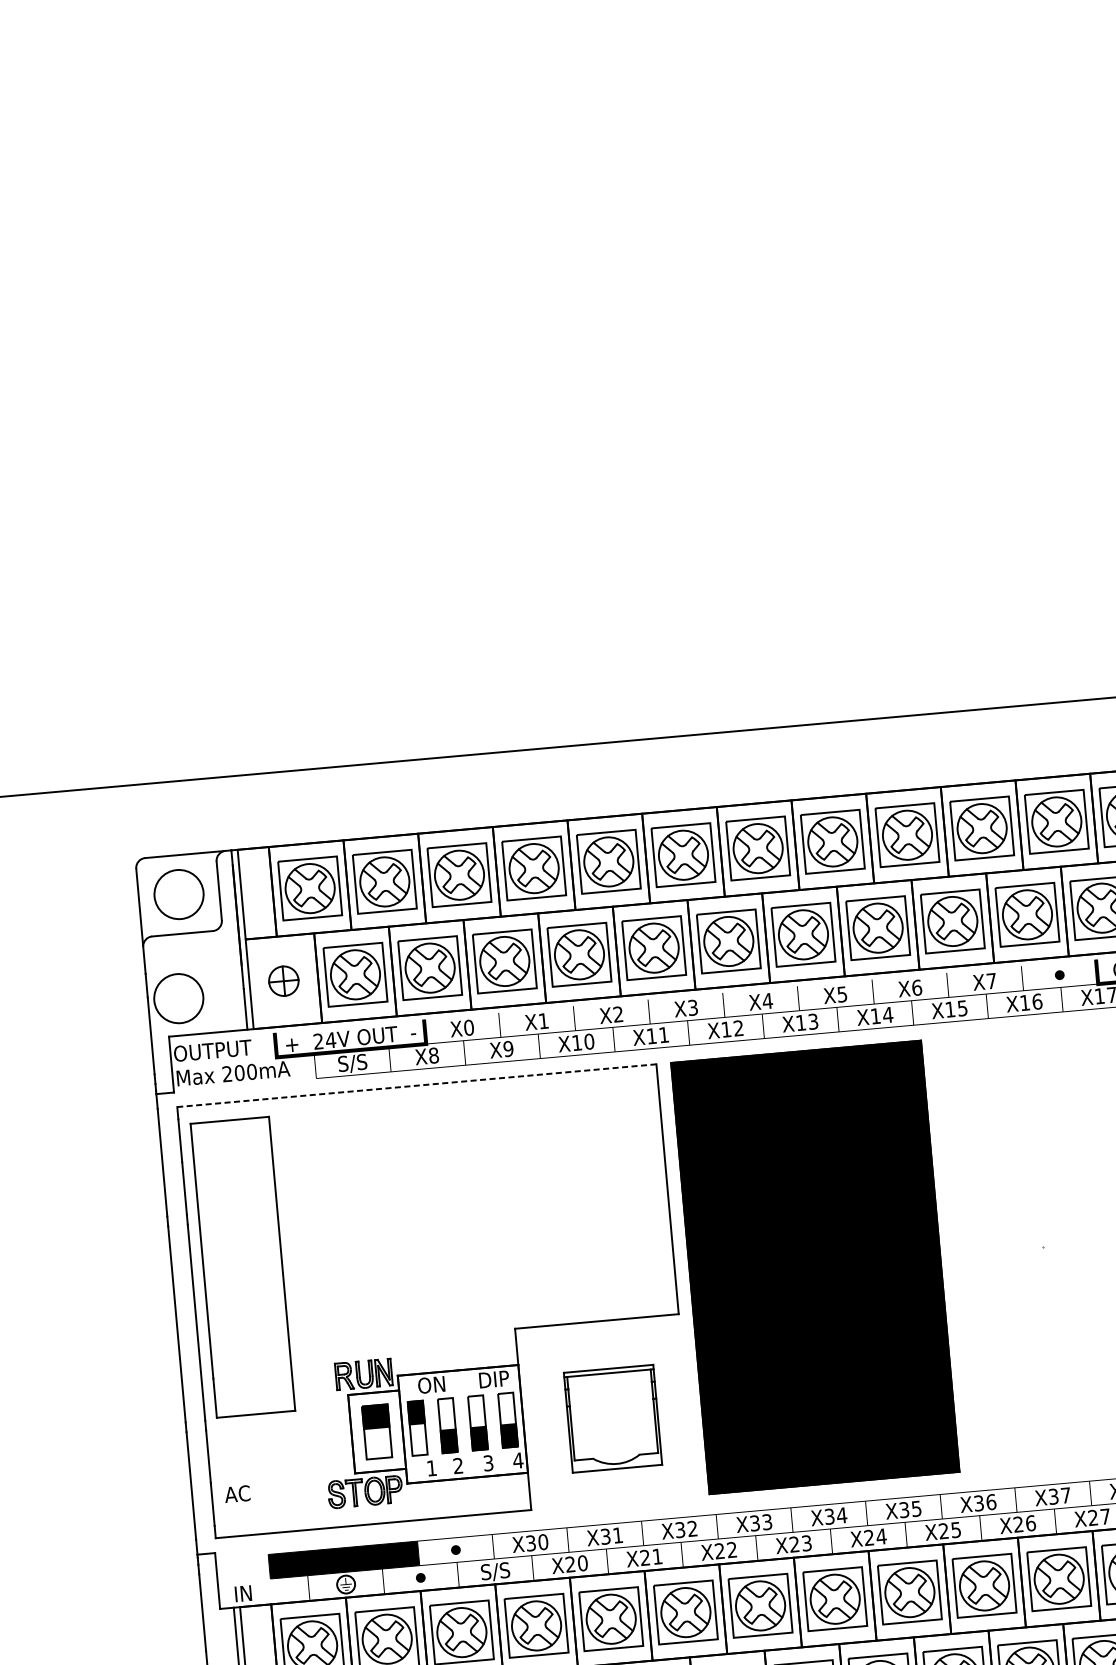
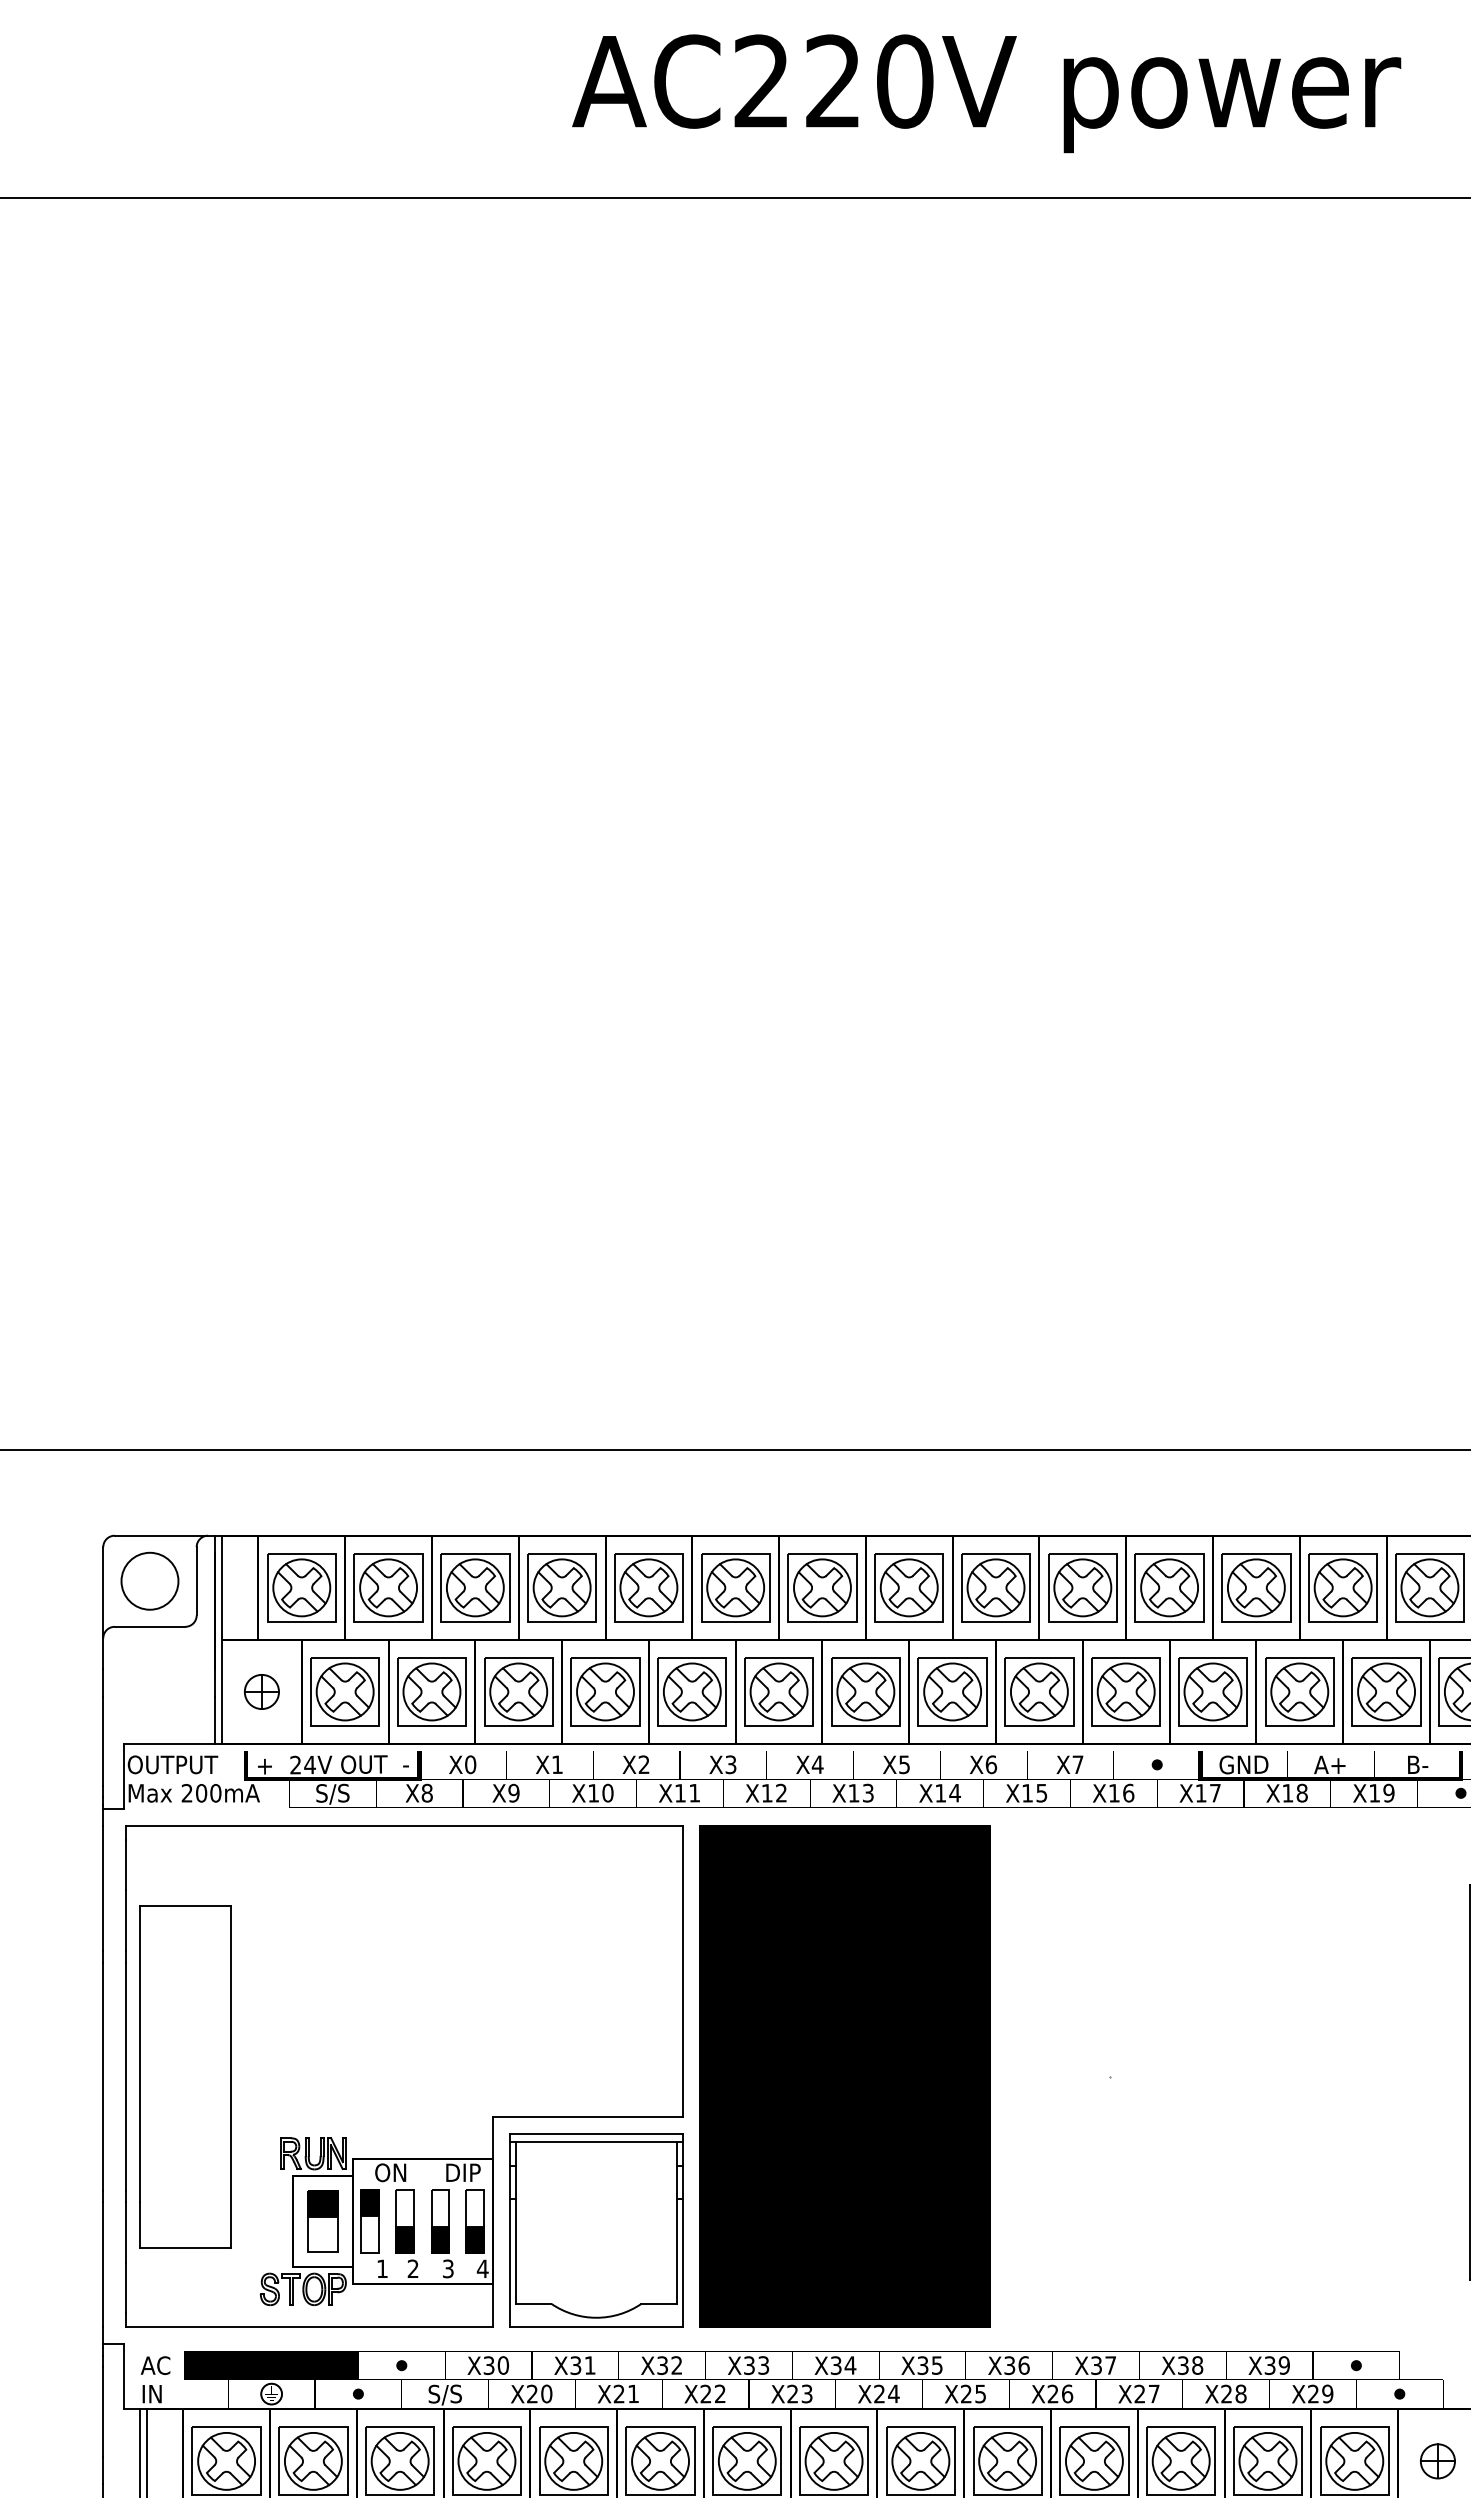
circle: (178, 998) -> (138, 1700), removed
line: (416, 1086) -> (404, 1826), dashed -> solid
part: (243, 1267) -> (185, 2076), moved
part: (613, 1418) -> (596, 2230), size x1.67
text: (237, 1494) -> (155, 2365), moved

